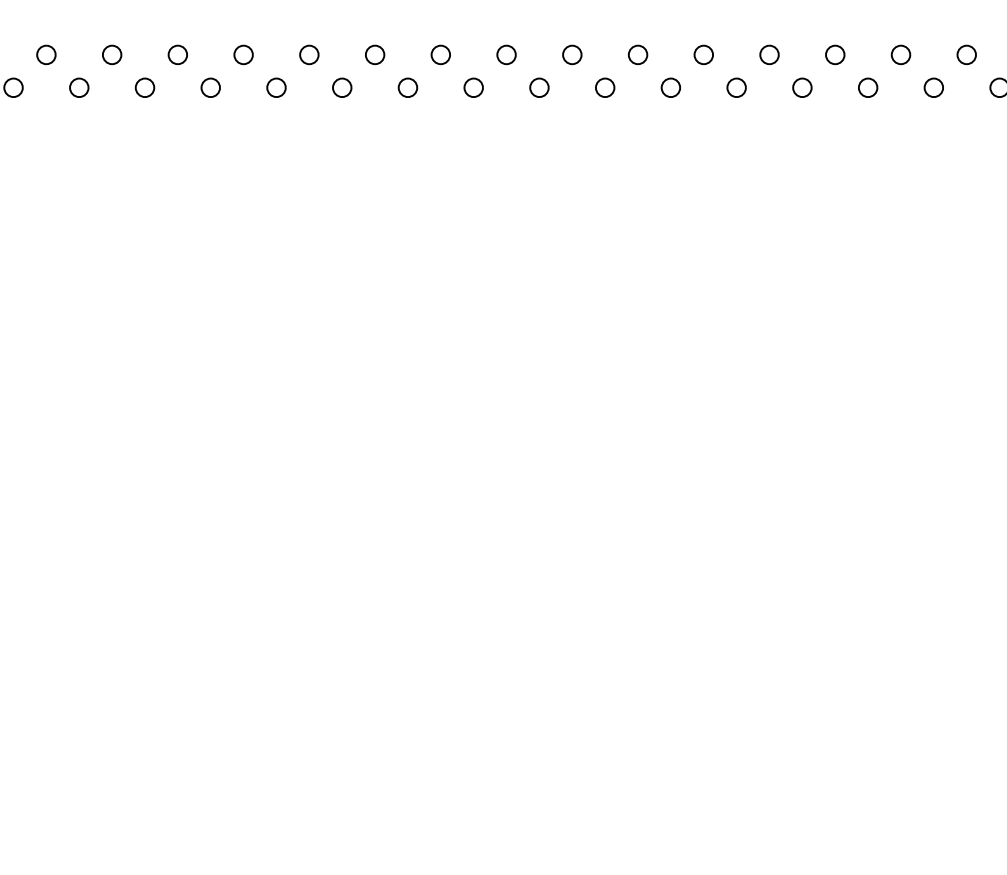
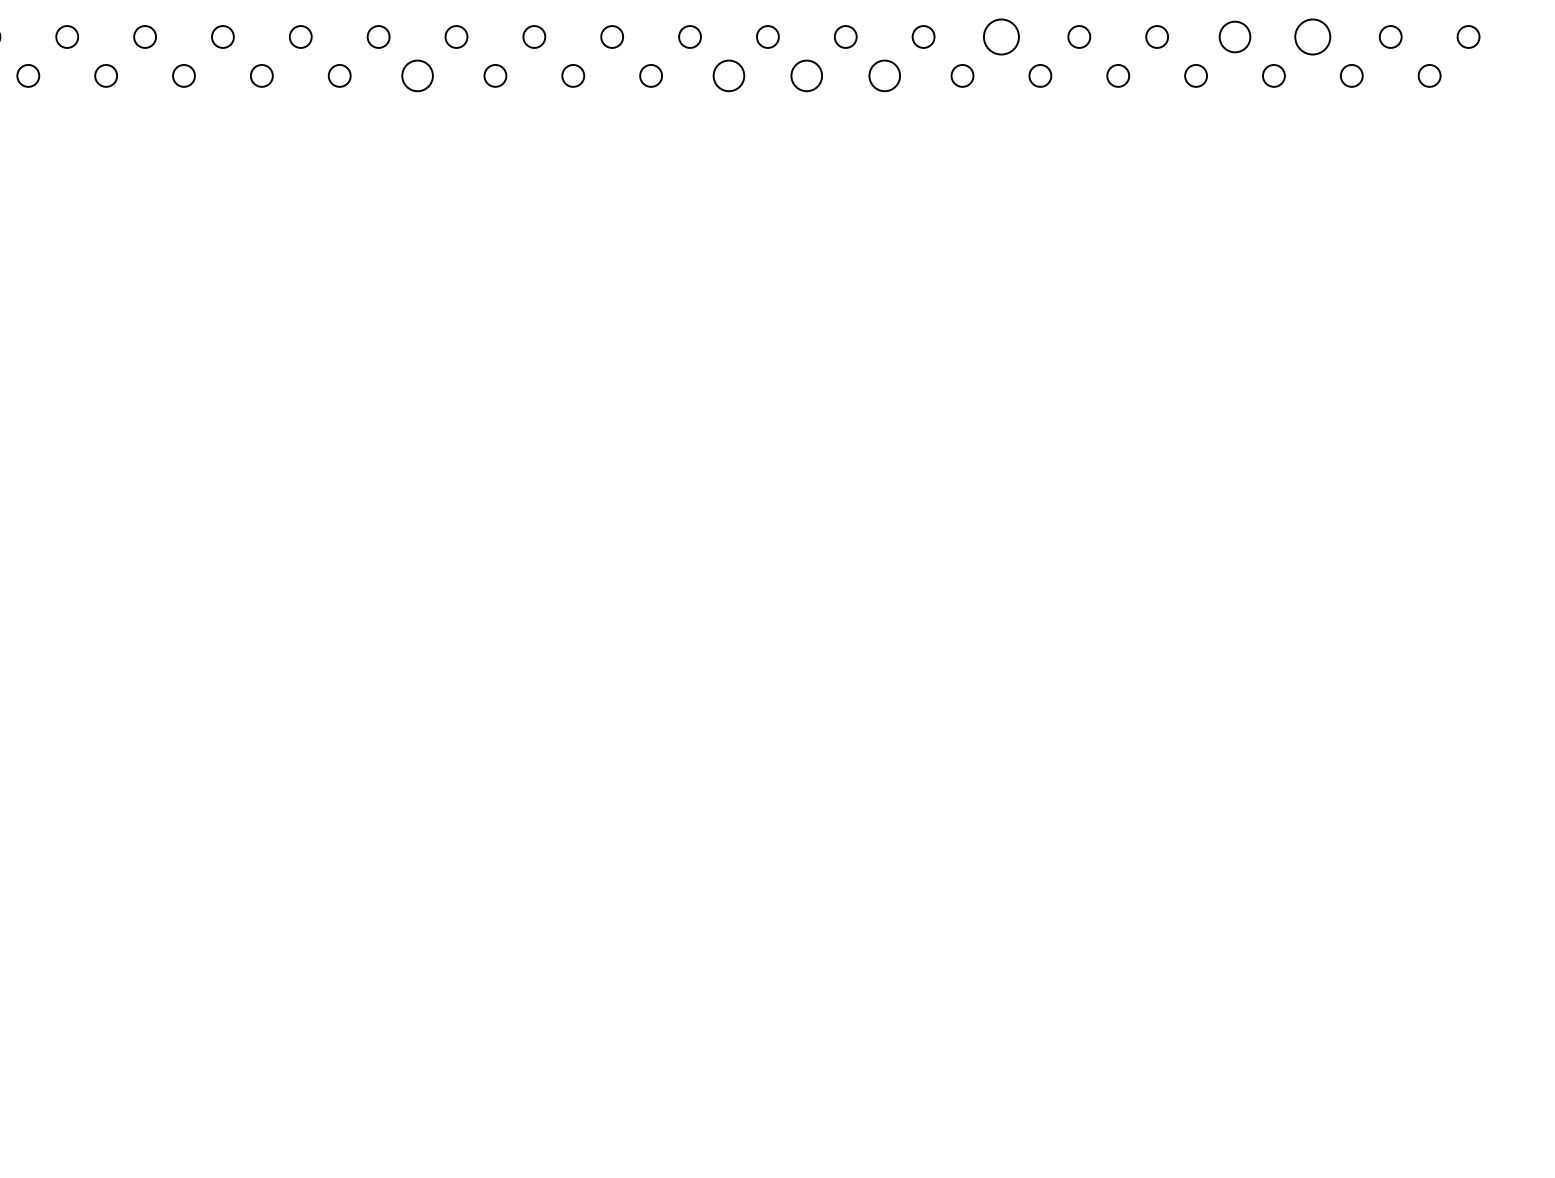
circle: (638, 54) -> (1001, 36), size x1.6
circle: (834, 54) -> (1234, 36), size x1.4
circle: (900, 54) -> (1312, 36), size x1.6
circle: (144, 87) -> (417, 75), size x1.4
circle: (407, 87) -> (728, 75), size x1.4
circle: (473, 87) -> (806, 75), size x1.4
circle: (539, 87) -> (884, 75), size x1.4

